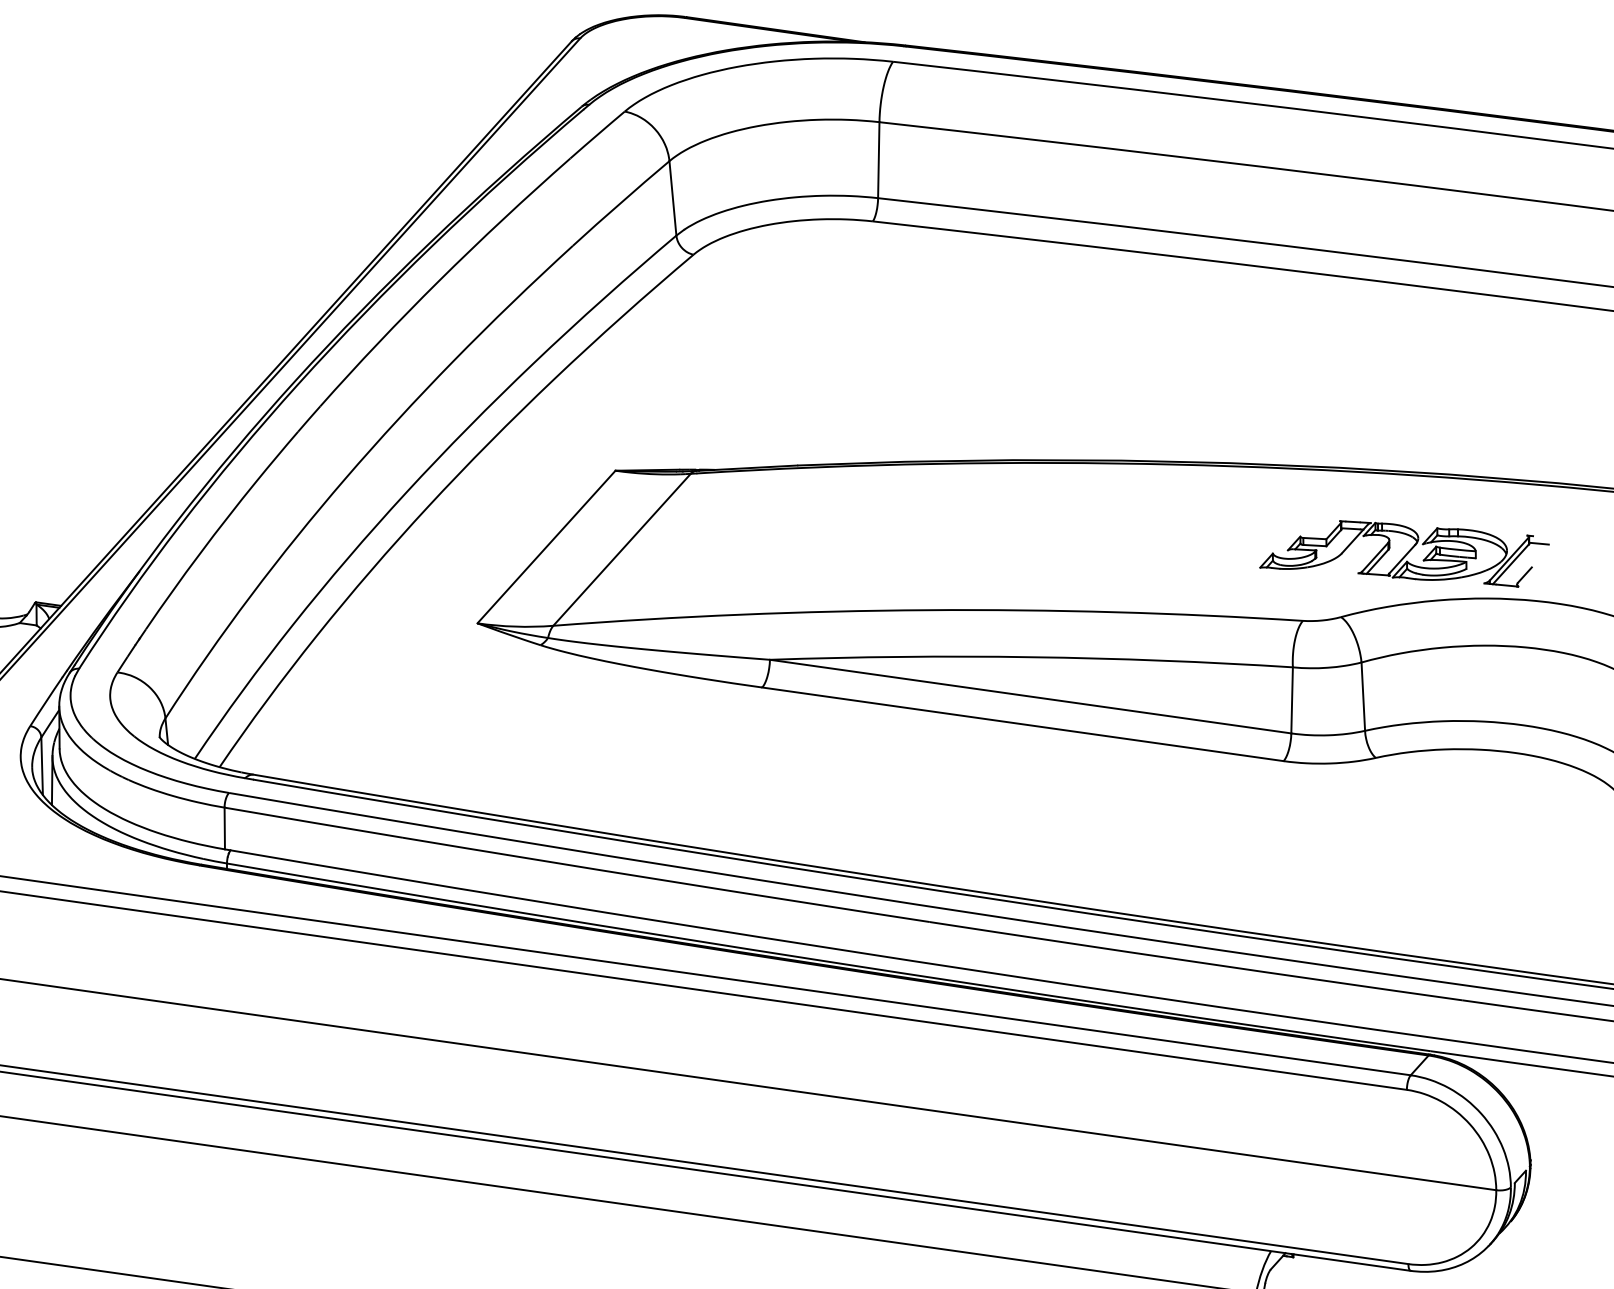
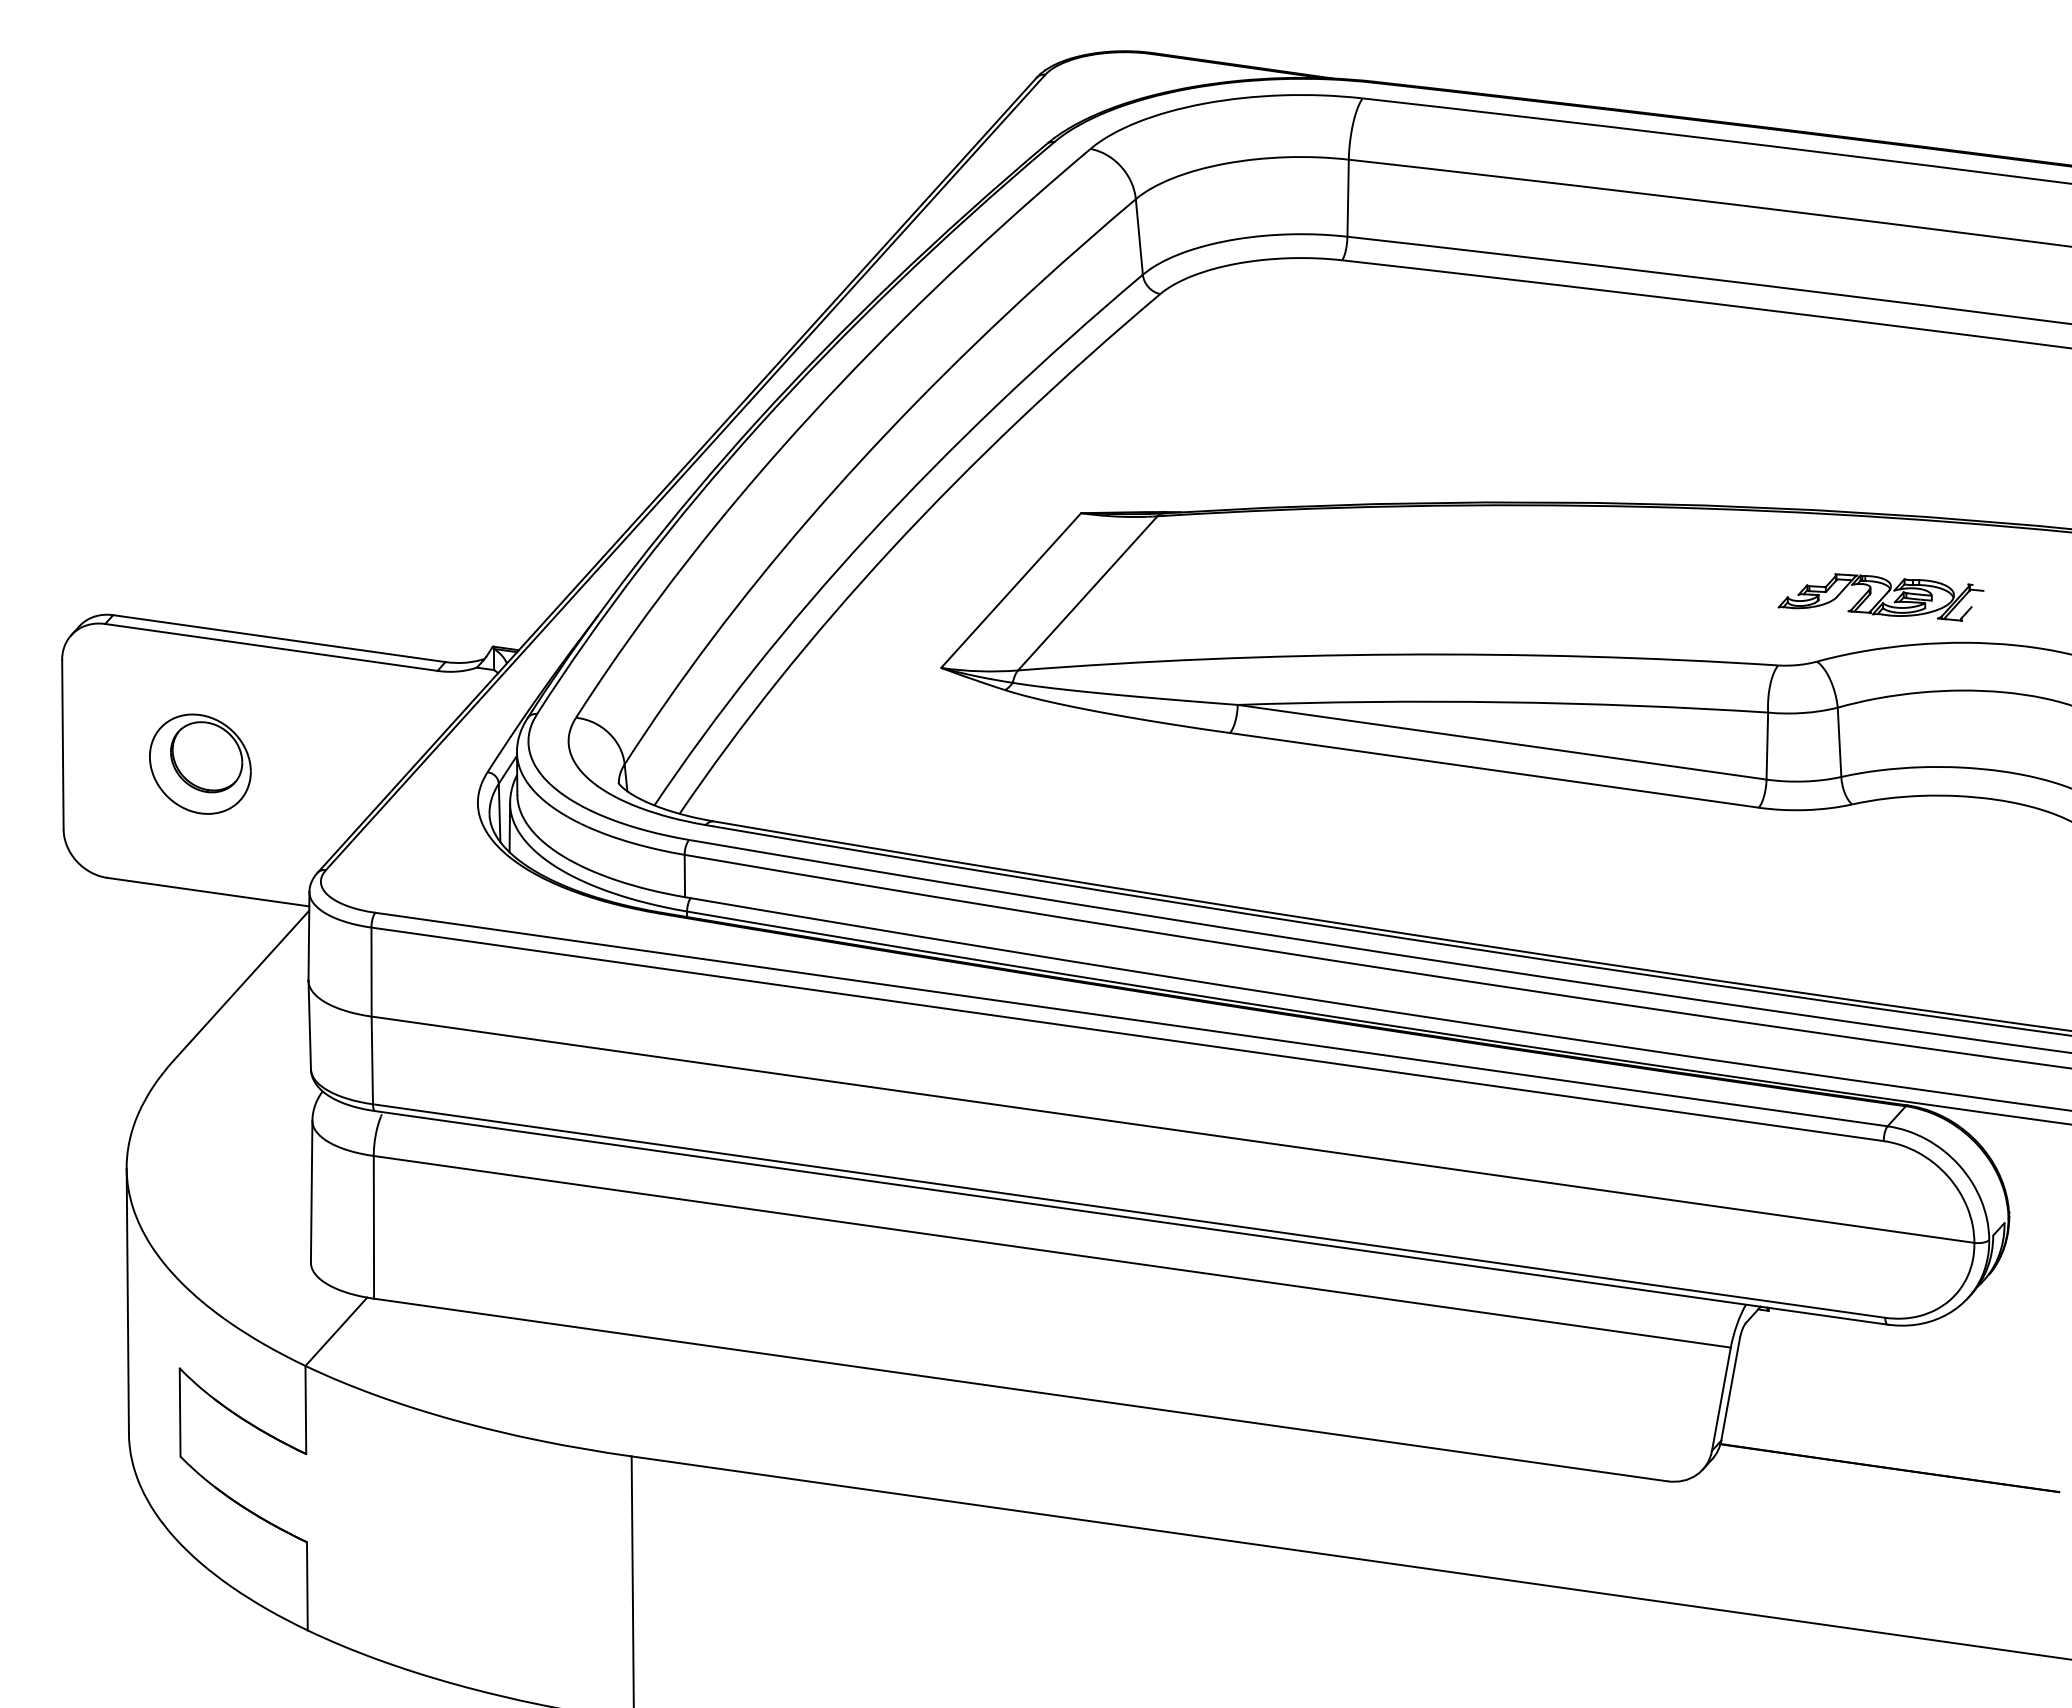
part: (1403, 553) -> (1880, 597), size x0.7

